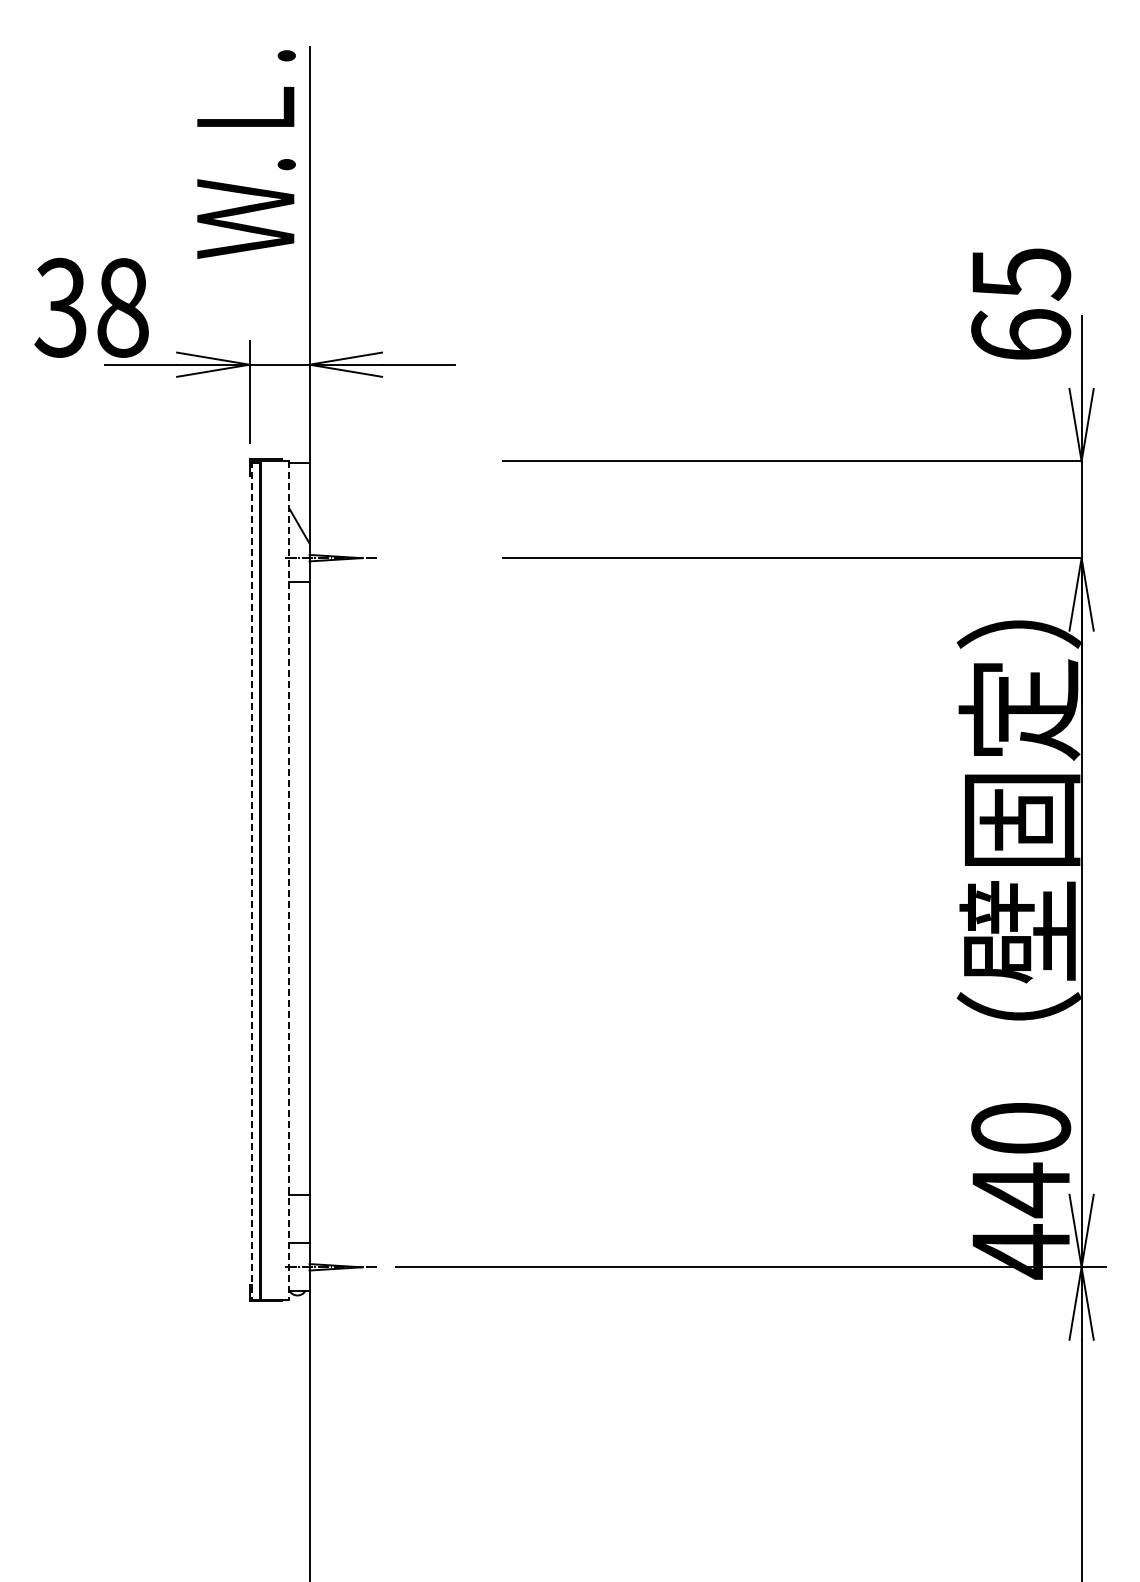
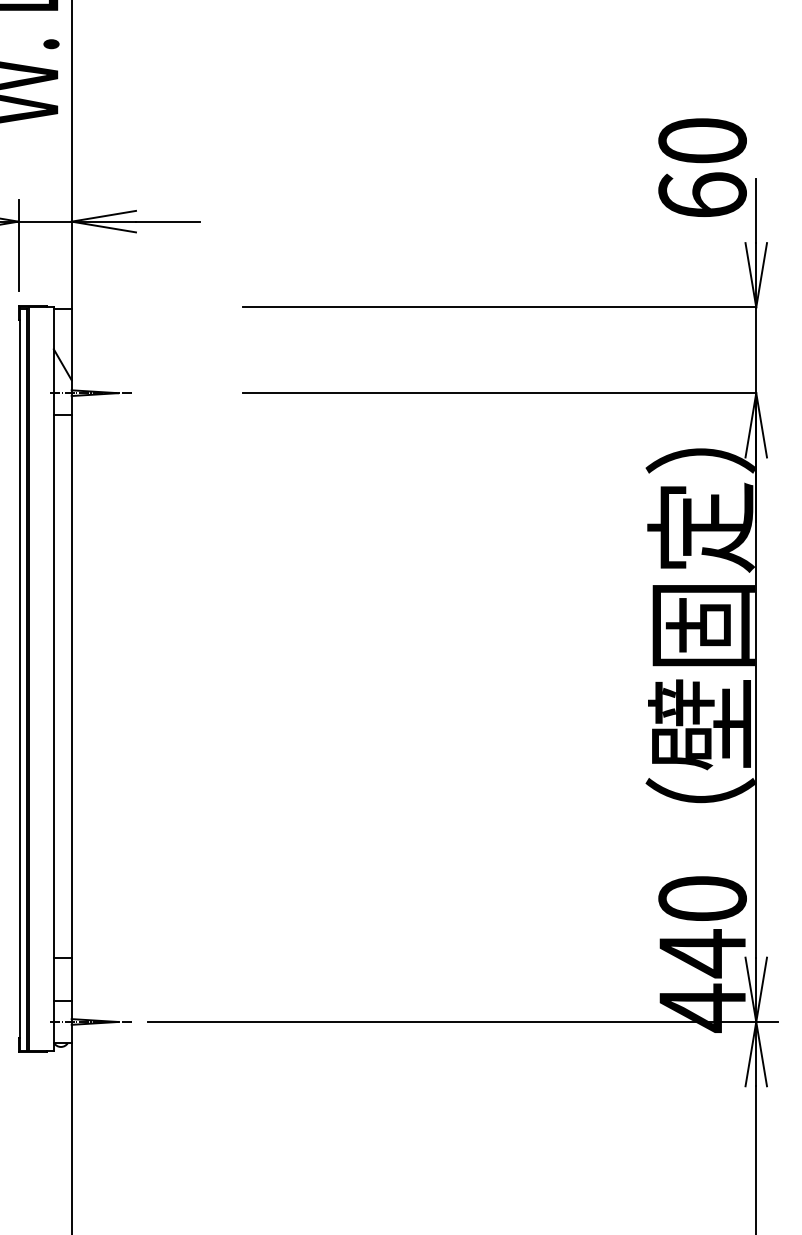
text: (1021, 274) -> (702, 141), 65 -> 60
line: (251, 880) -> (20, 678), dashed -> solid
line: (289, 880) -> (53, 678), dashed -> solid

